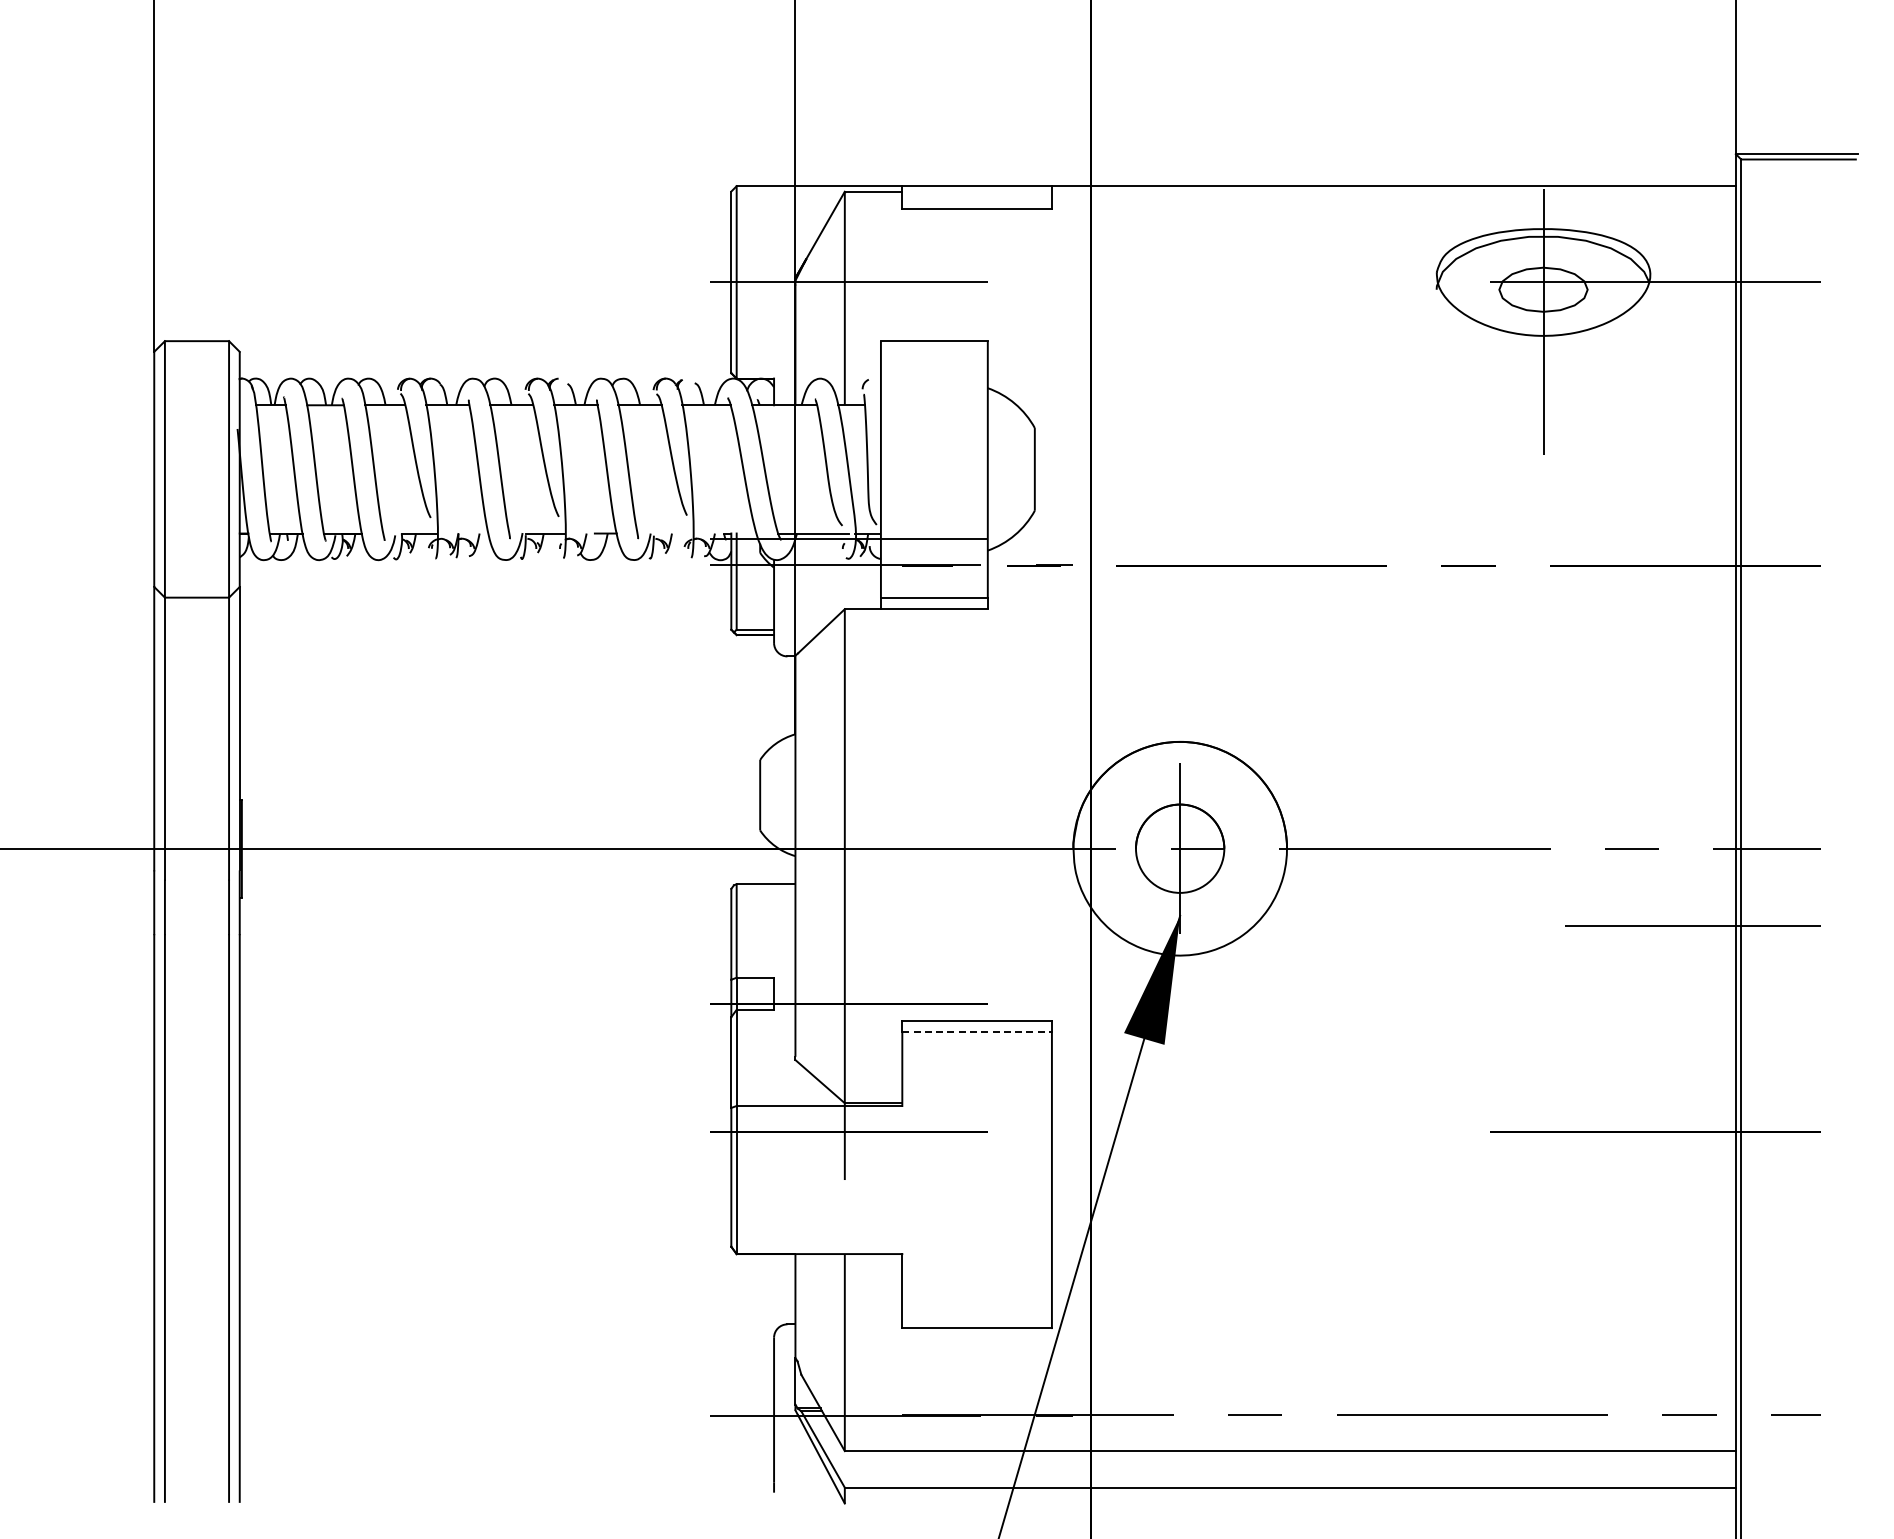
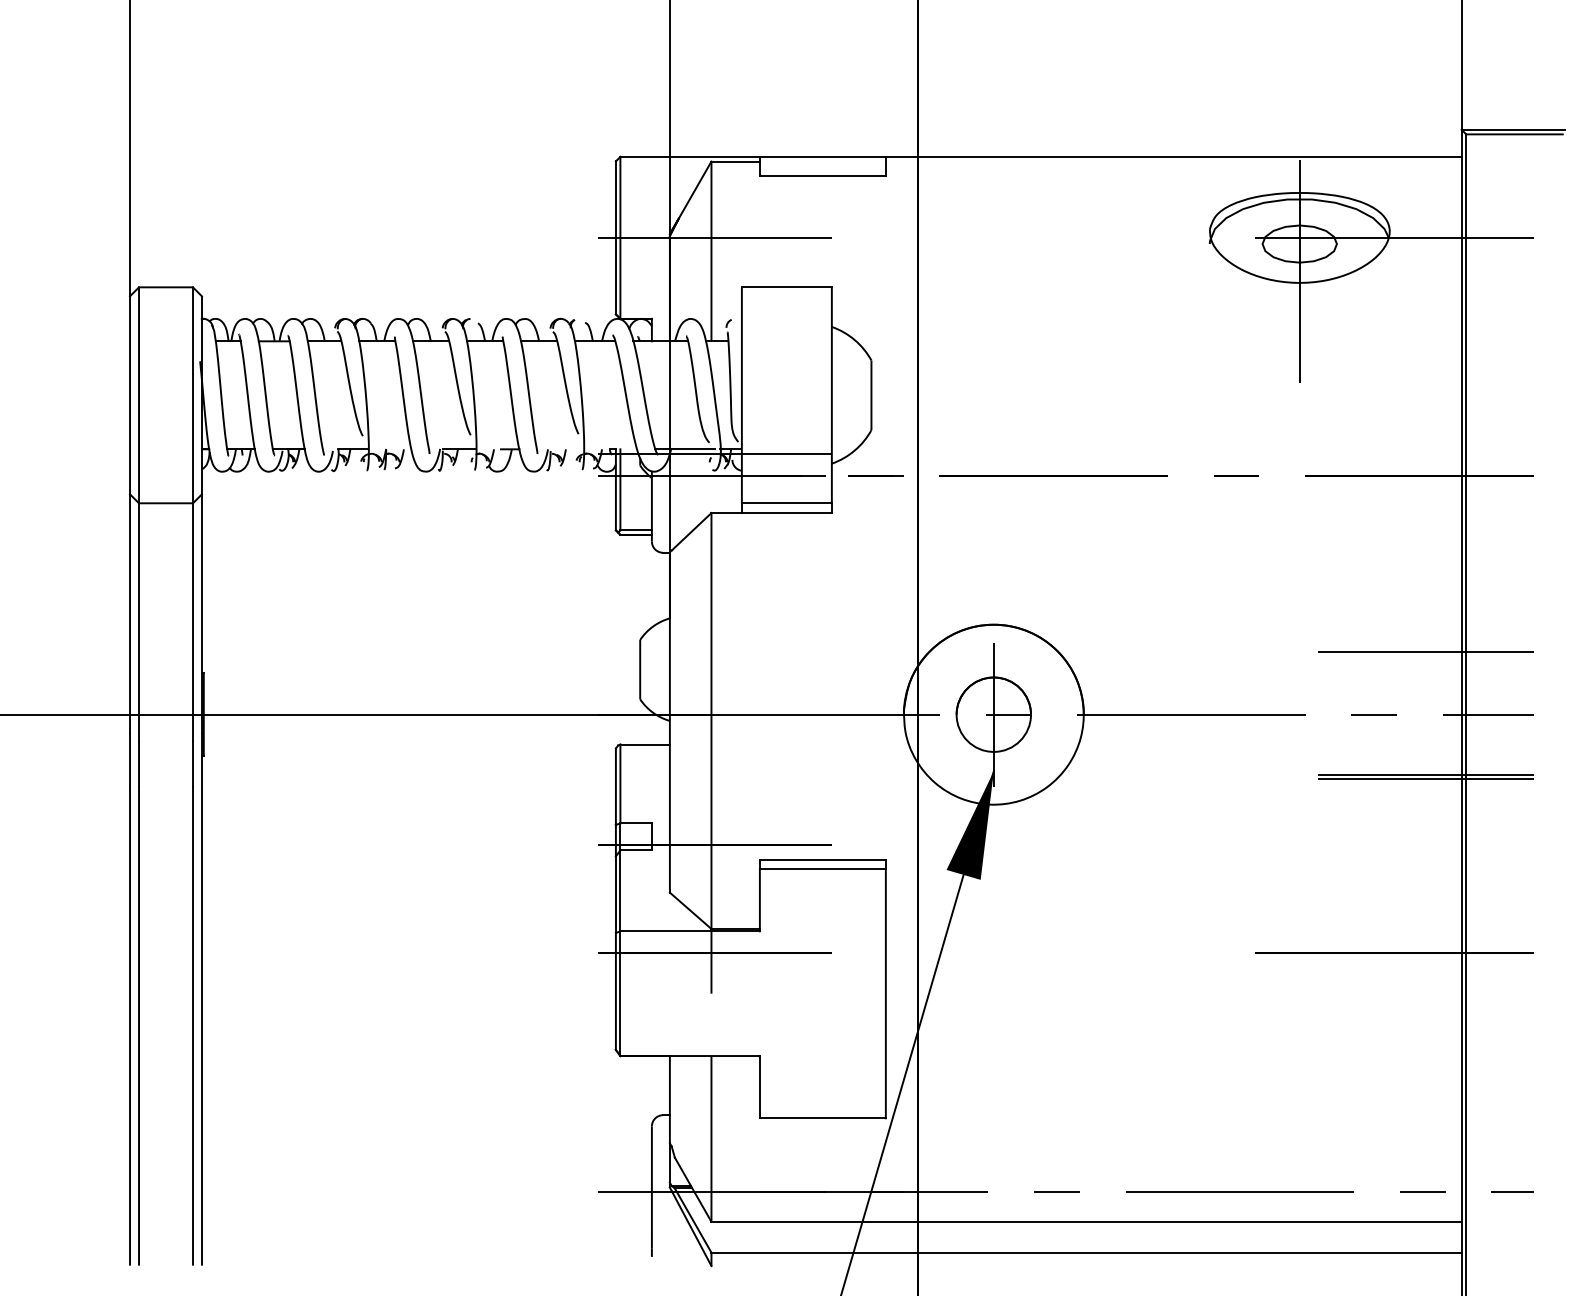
line: (1692, 774) -> (1425, 652), added
line: (1692, 919) -> (1425, 774), added
line: (977, 1031) -> (823, 868), dashed -> solid

